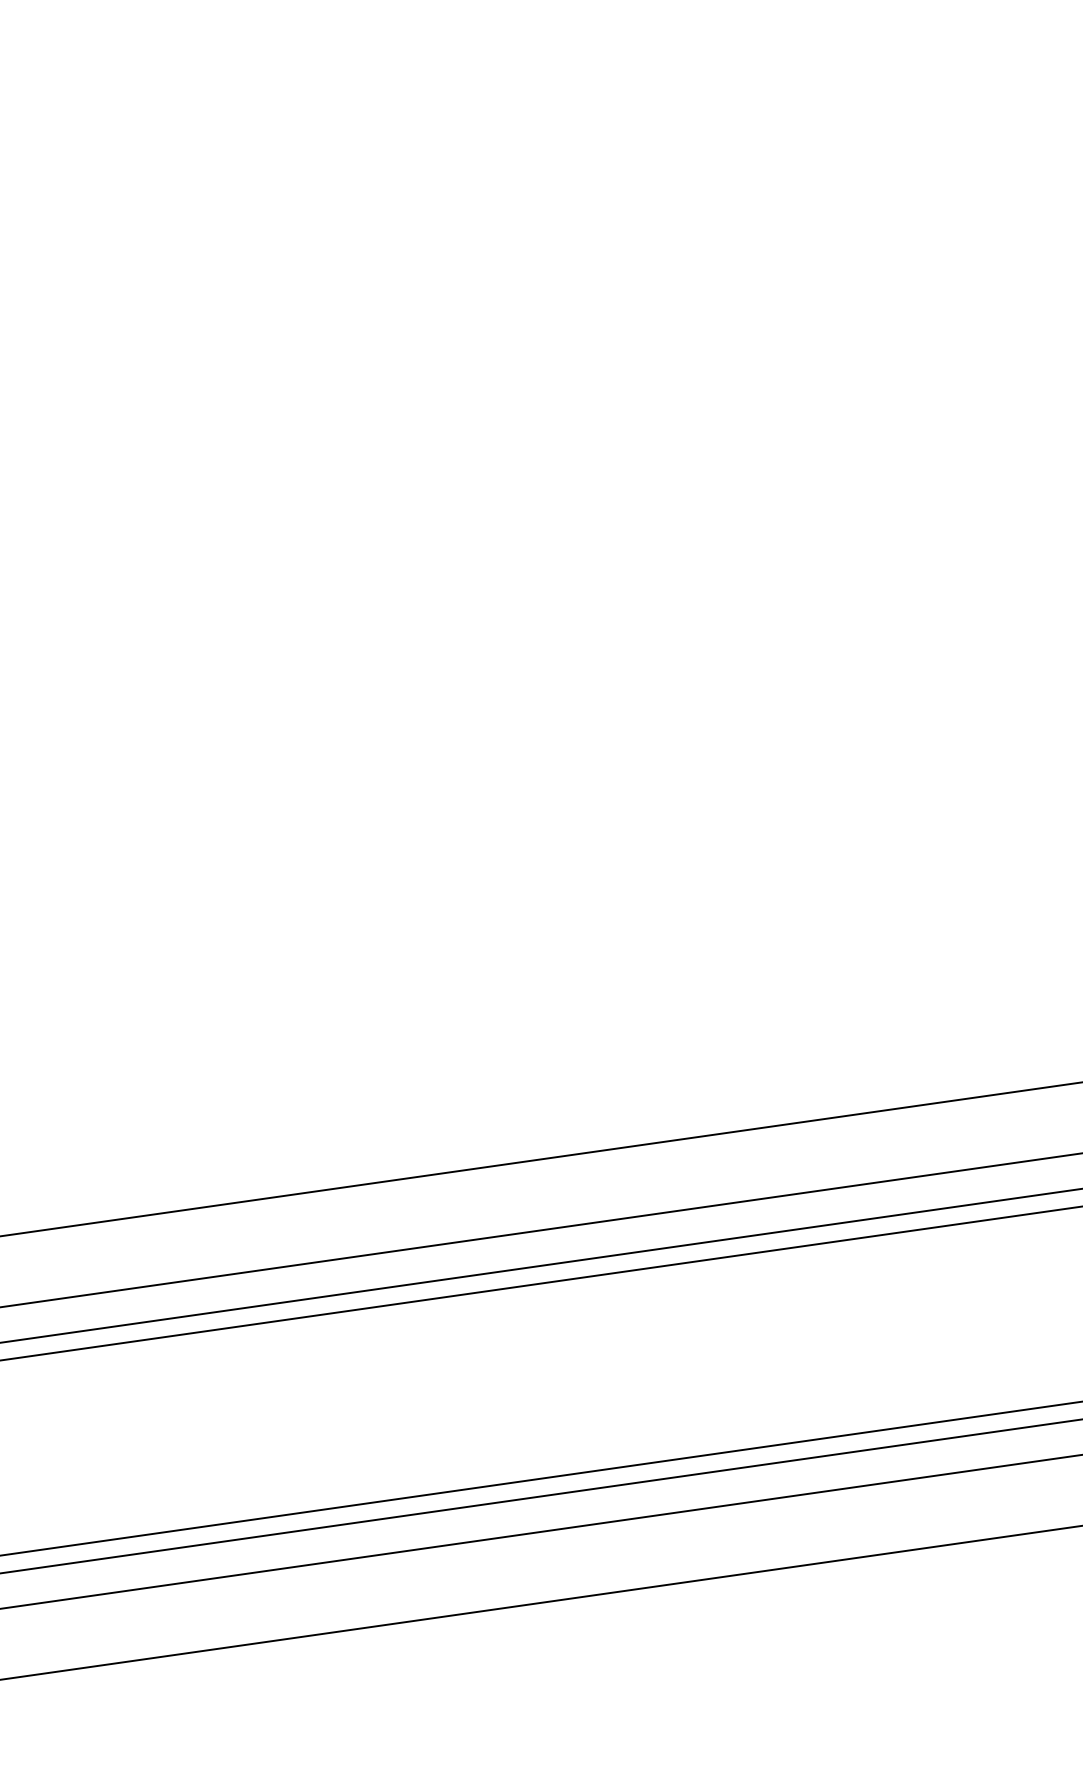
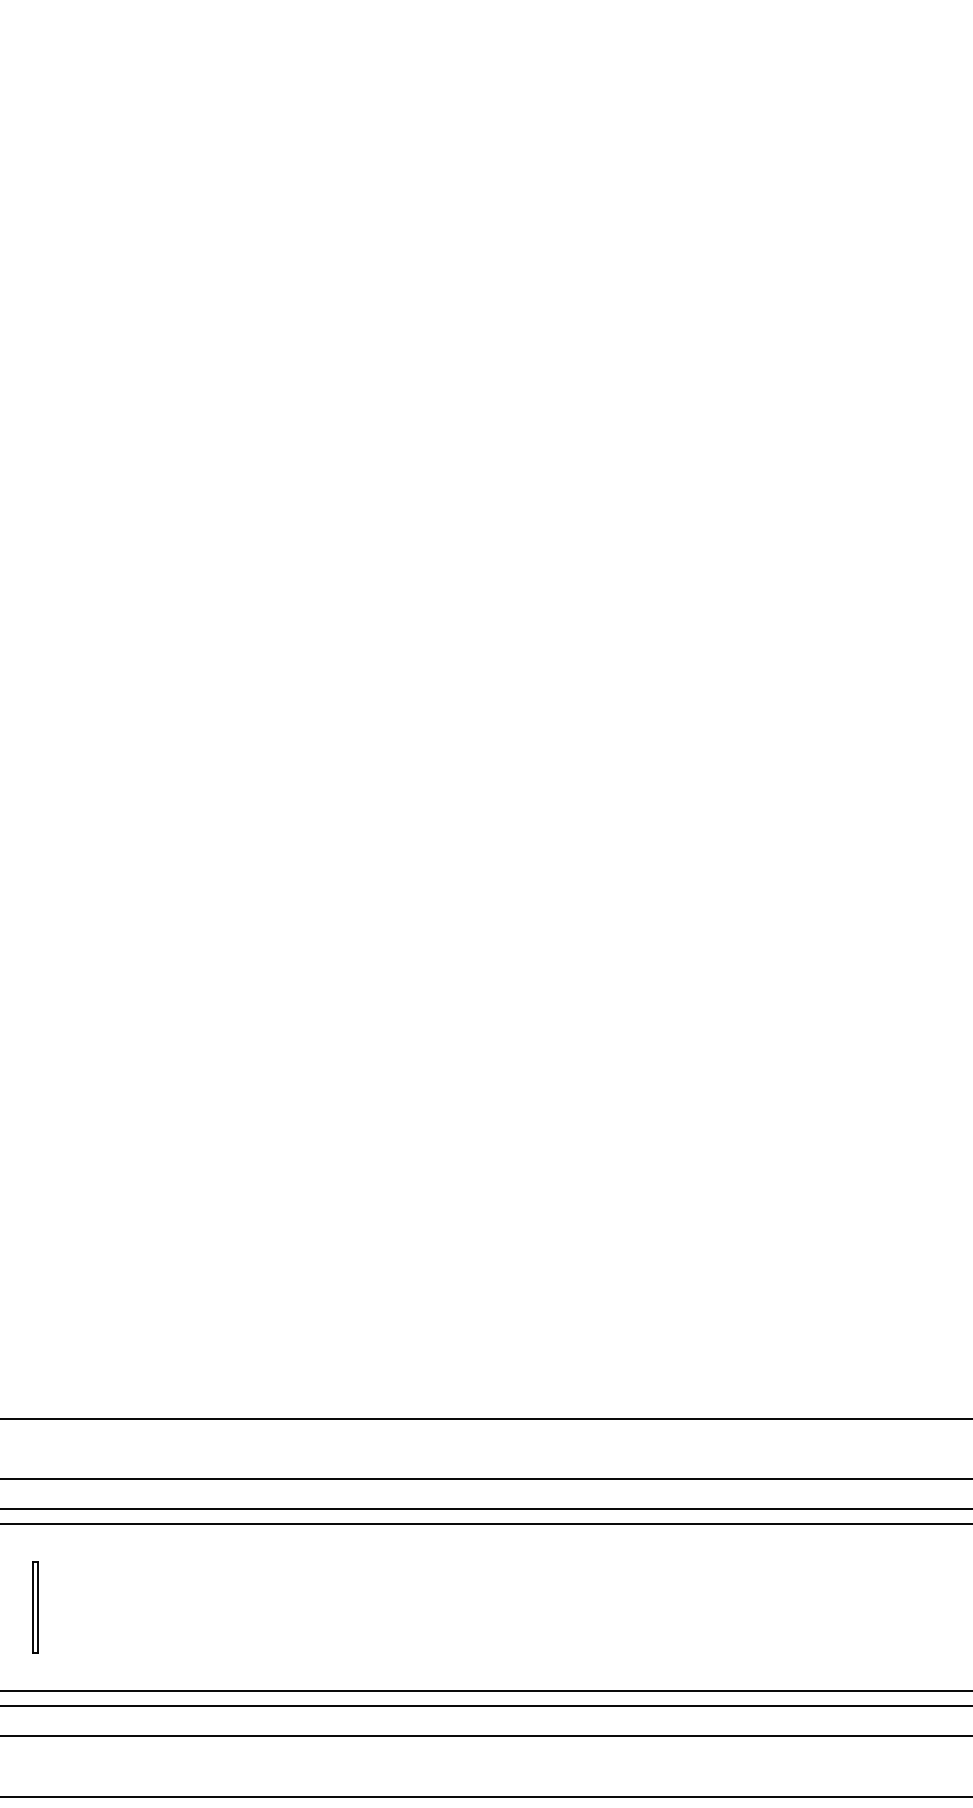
part: (147, 1436) -> (35, 1607), added

